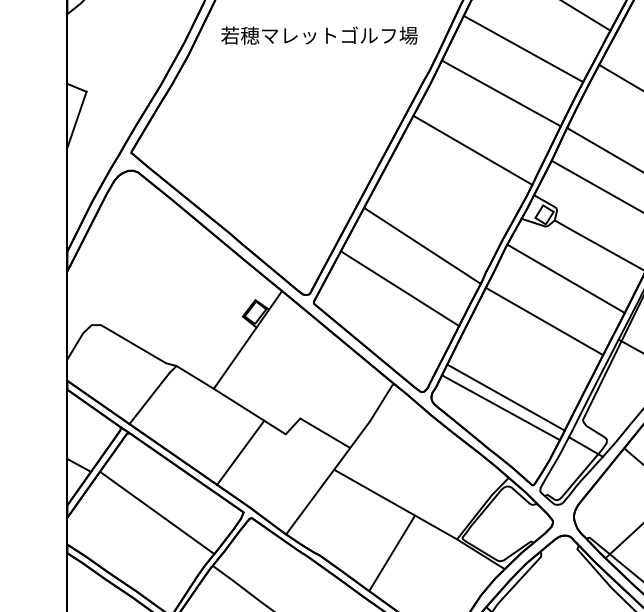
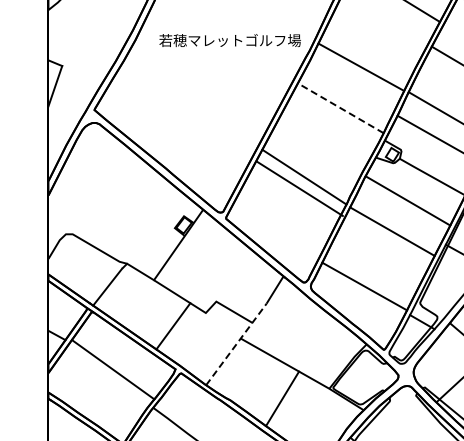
text: (318, 35) -> (229, 40), moved
line: (523, 49) -> (377, 35), removed
line: (472, 150) -> (340, 108), solid -> dashed
line: (398, 287) -> (299, 188), moved
line: (500, 407) -> (360, 293), removed
line: (328, 477) -> (236, 344), solid -> dashed

